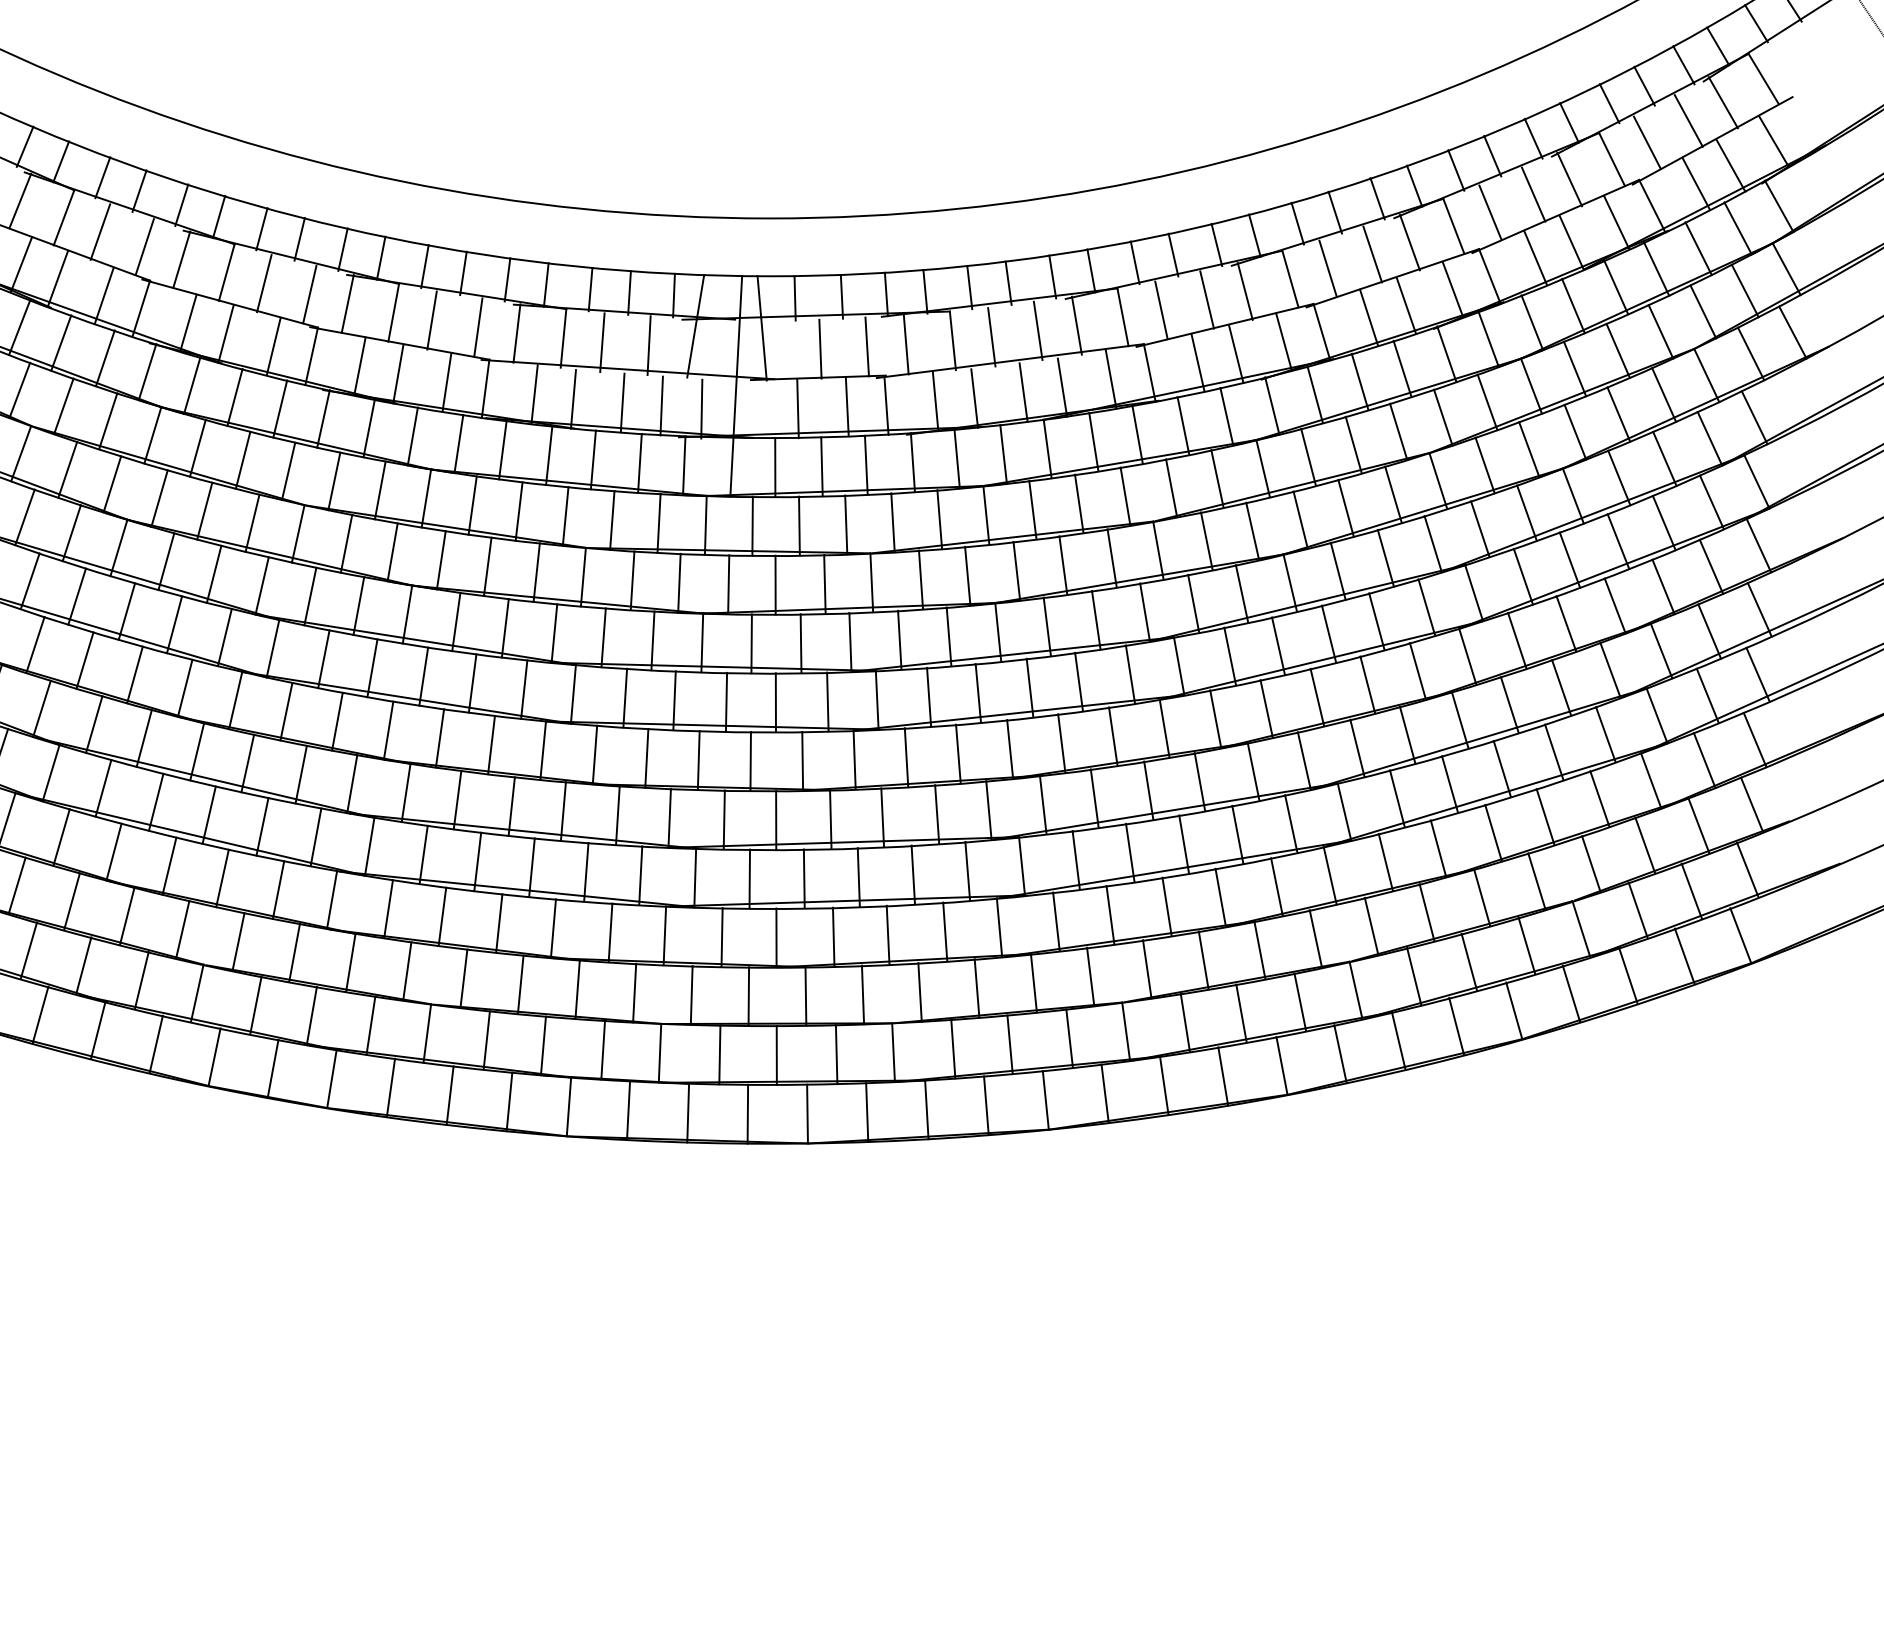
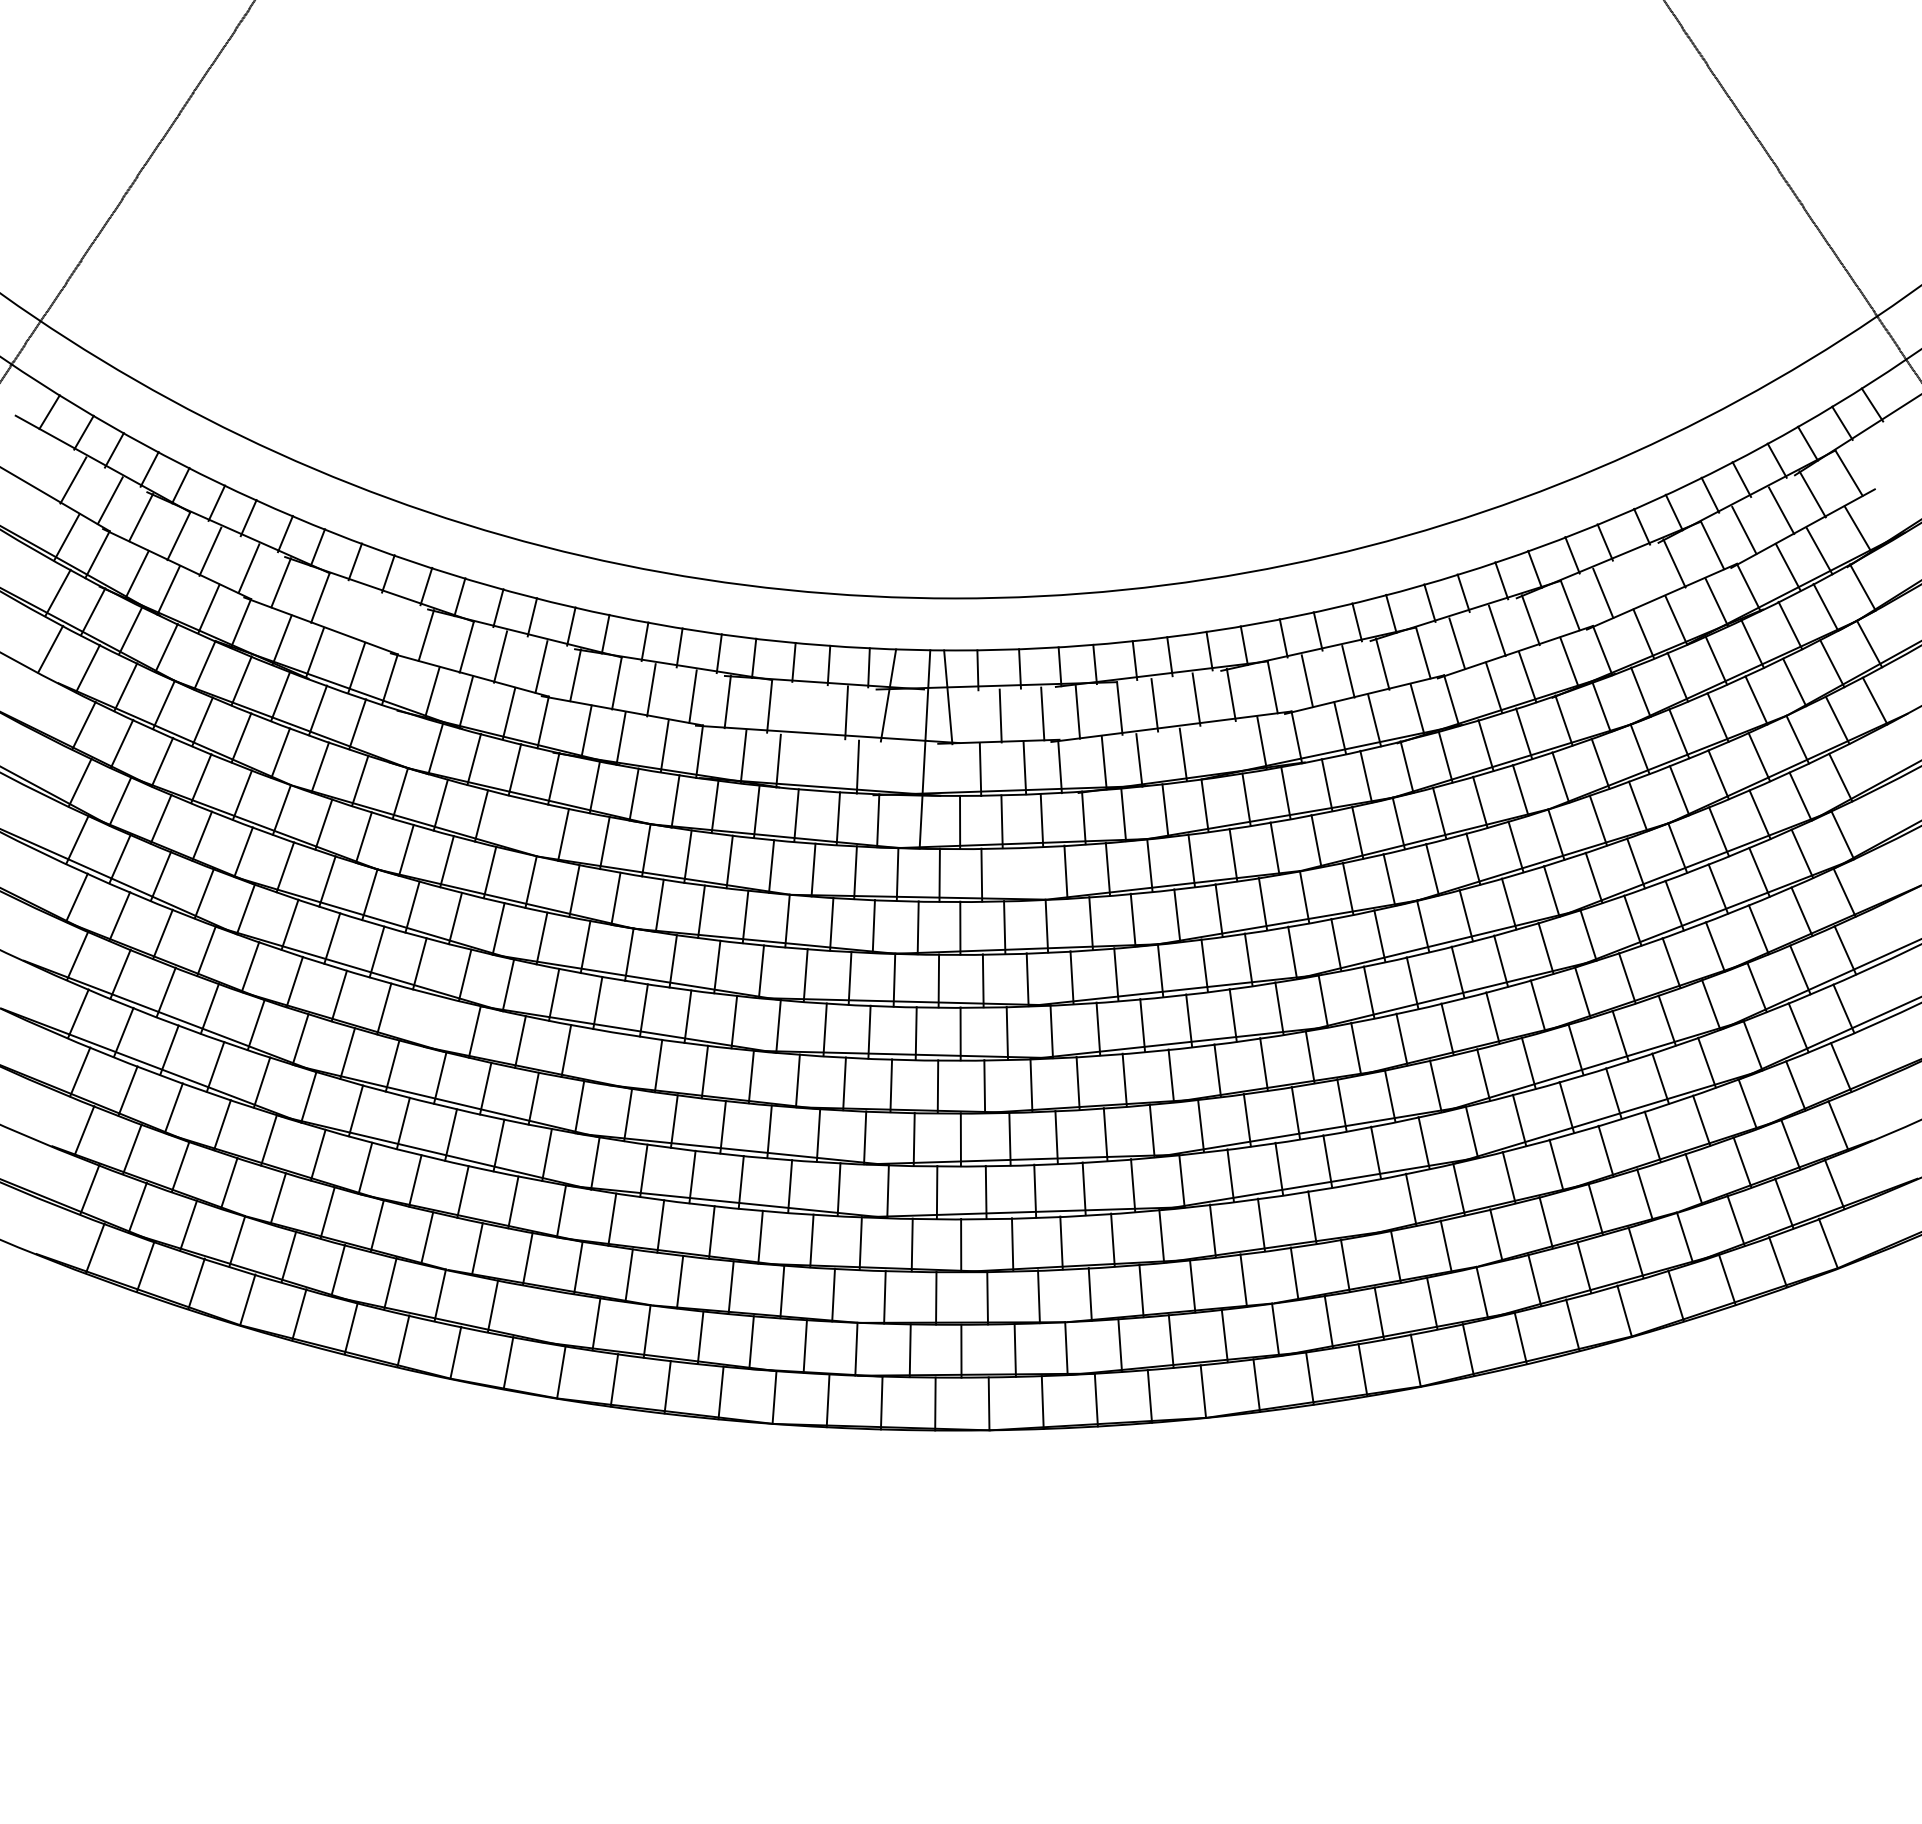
line: (1533, 194) -> (1641, 576), removed
line: (99, 231) -> (352, 610), removed
line: (144, 247) -> (392, 624), removed
line: (602, 341) -> (804, 709), removed
line: (147, 371) -> (395, 736), removed
line: (1062, 387) -> (1218, 750), removed
line: (622, 403) -> (822, 764), removed
line: (701, 408) -> (893, 769), removed
line: (288, 470) -> (522, 825), removed
line: (845, 524) -> (1023, 873), removed
line: (184, 687) -> (428, 1020), removed
line: (388, 730) -> (612, 1058), removed
line: (1220, 897) -> (1360, 1209), removed
line: (310, 1015) -> (542, 1315), removed

